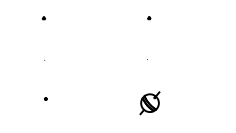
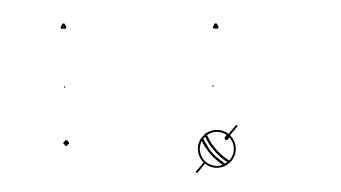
part: (149, 103) -> (216, 149), size x1.4

